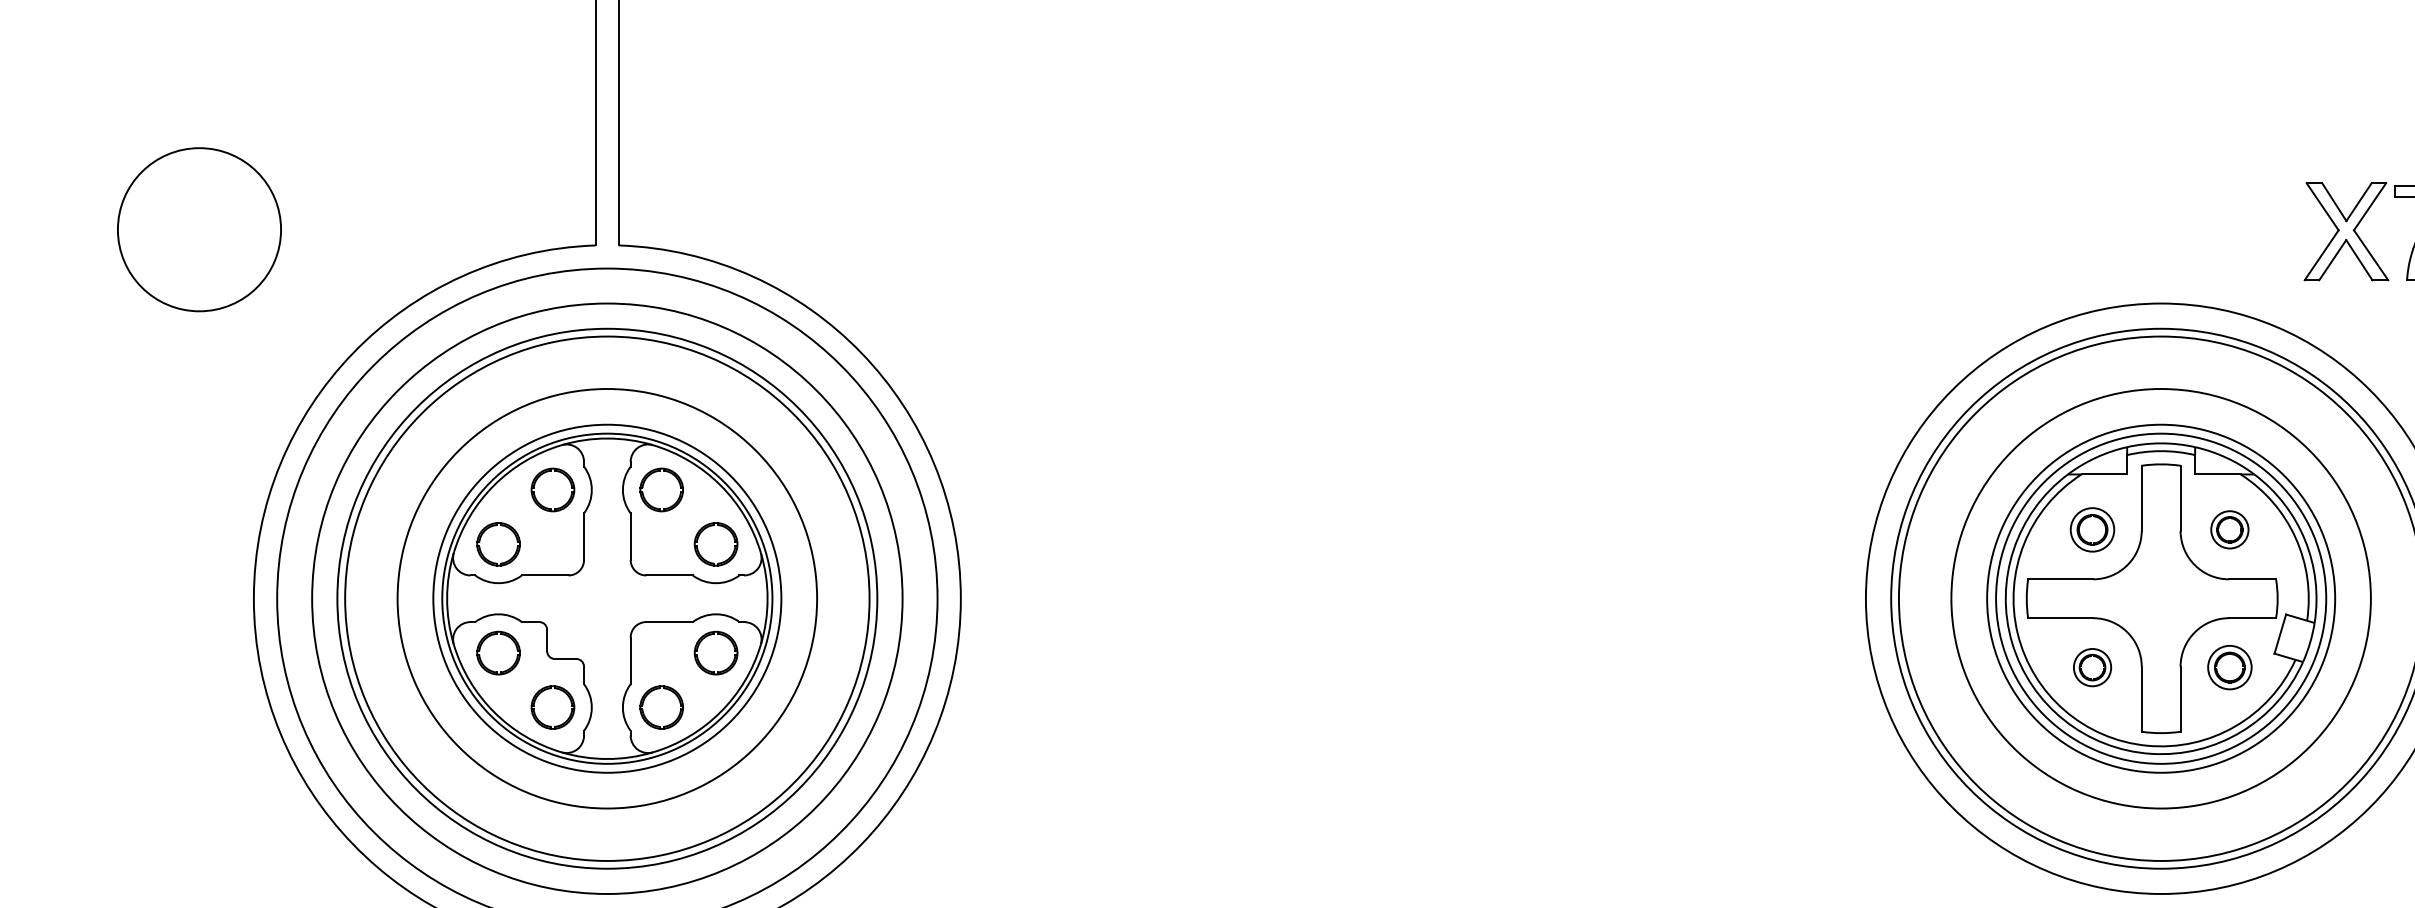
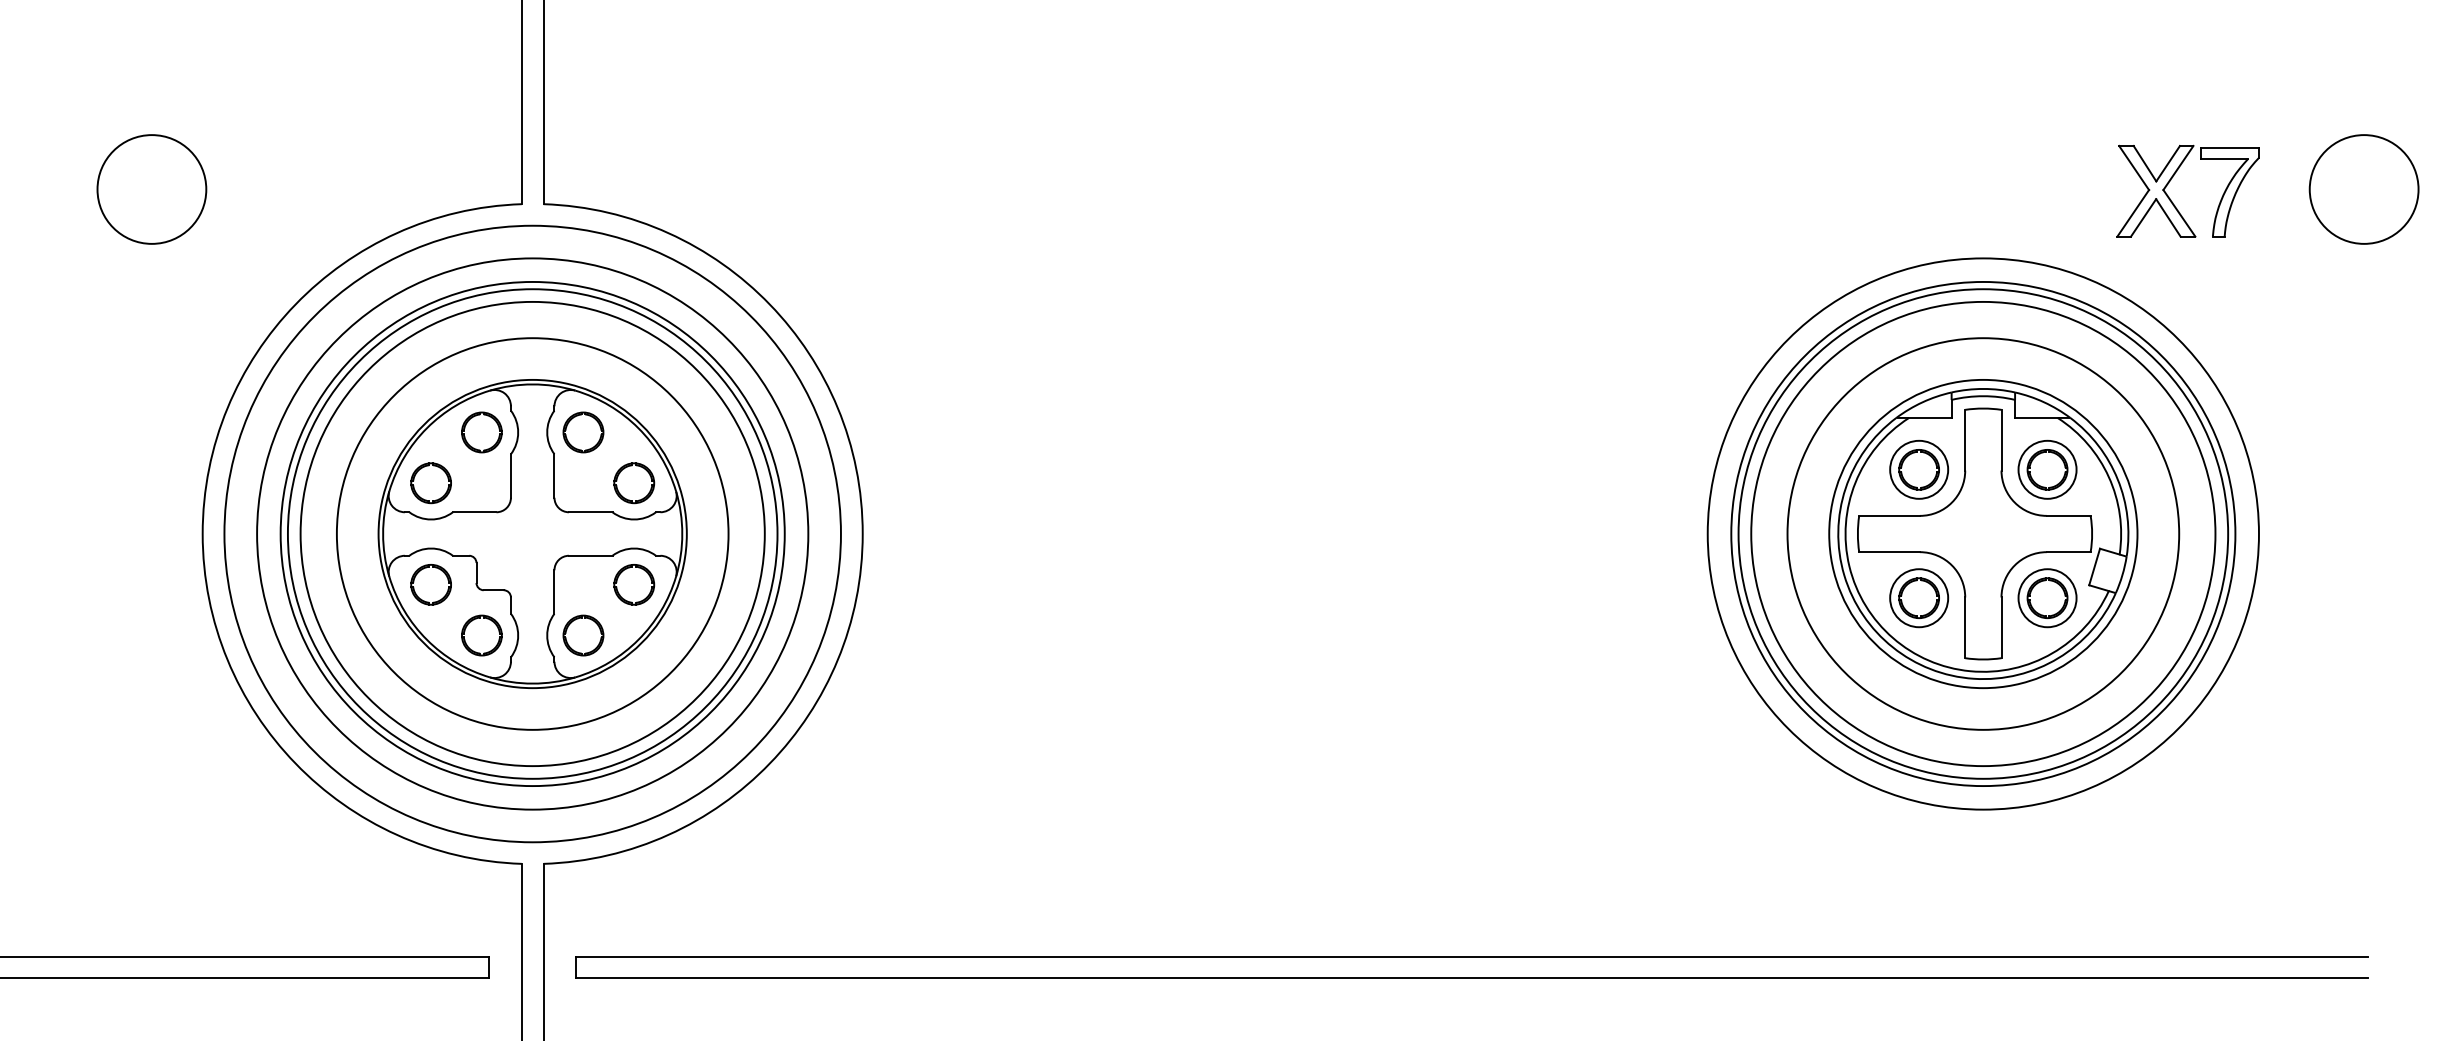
circle: (199, 229) -> (151, 189), size x0.71
part: (2092, 529) -> (1919, 469), size x1.43
part: (2229, 529) -> (2047, 469), size x1.67
circle: (607, 598) -> (532, 533), size x1.43
circle: (2161, 598) -> (1983, 533), size x1.43
part: (2092, 667) -> (1919, 598), size x1.67
part: (2229, 667) -> (2047, 598), size x1.43

